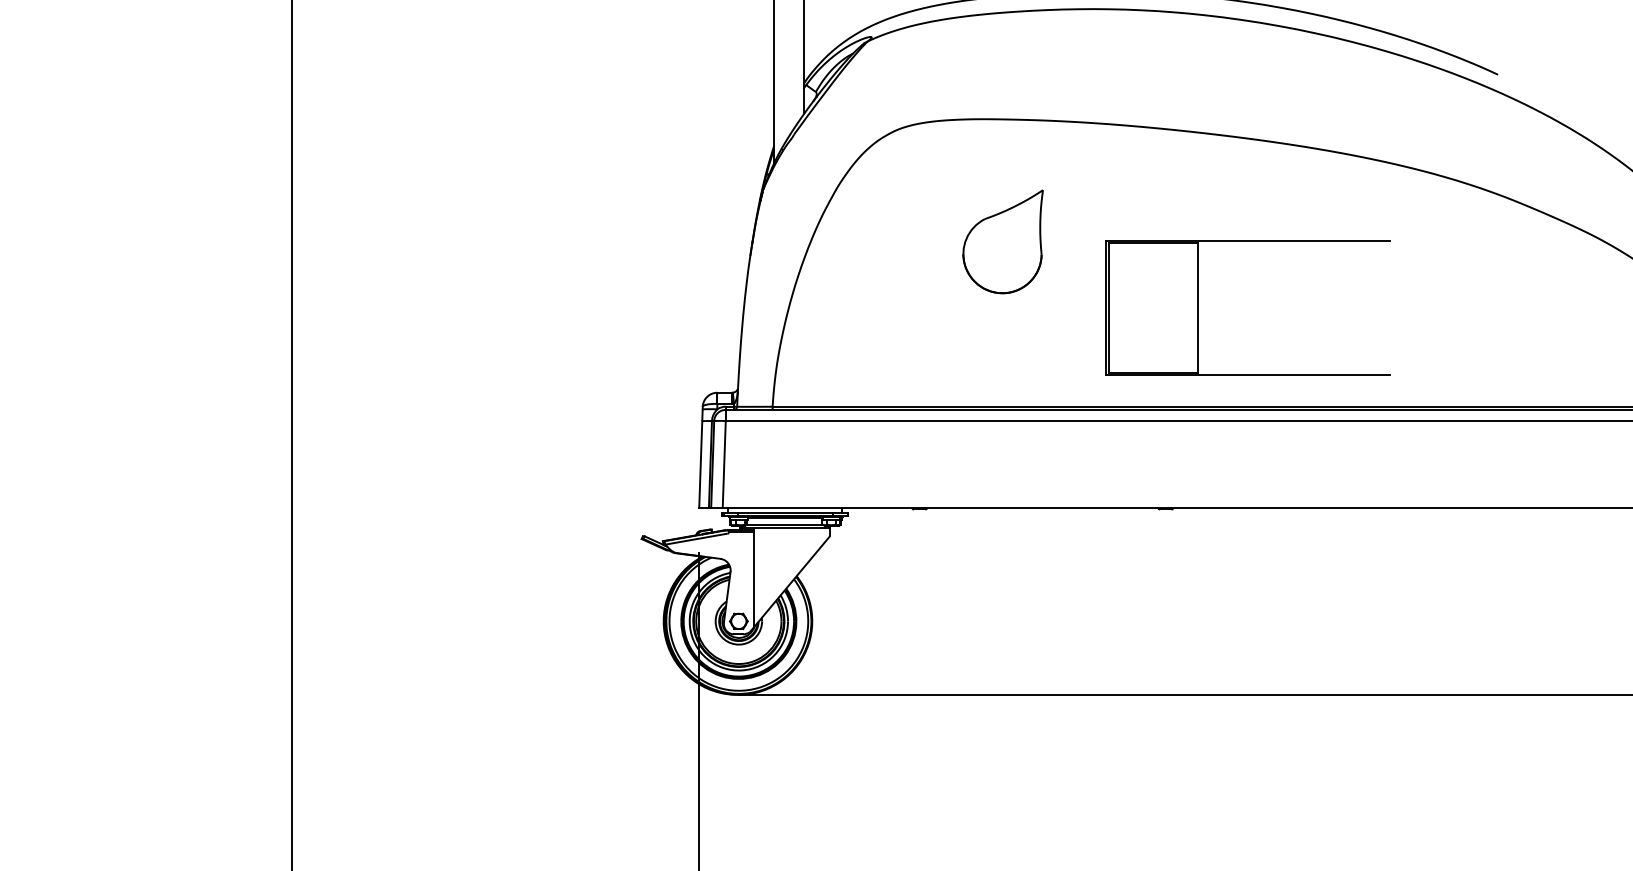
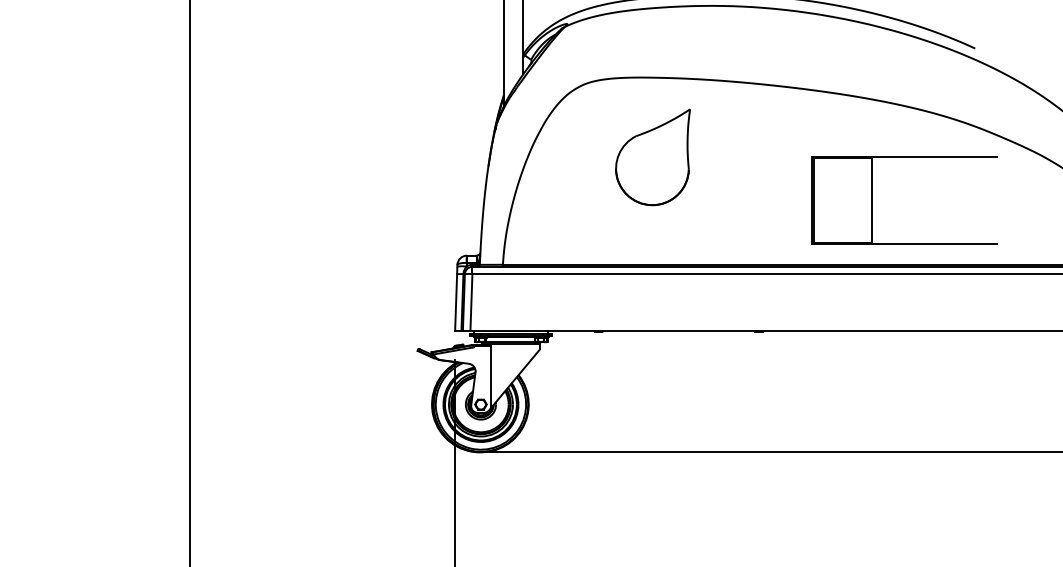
part: (1002, 241) -> (652, 157), size x1.43
part: (1198, 308) -> (872, 200), moved

